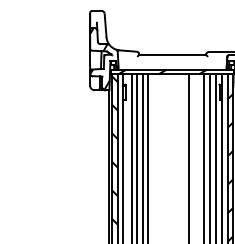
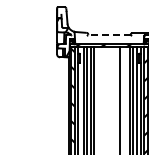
line: (172, 55) -> (109, 35), solid -> dashed

